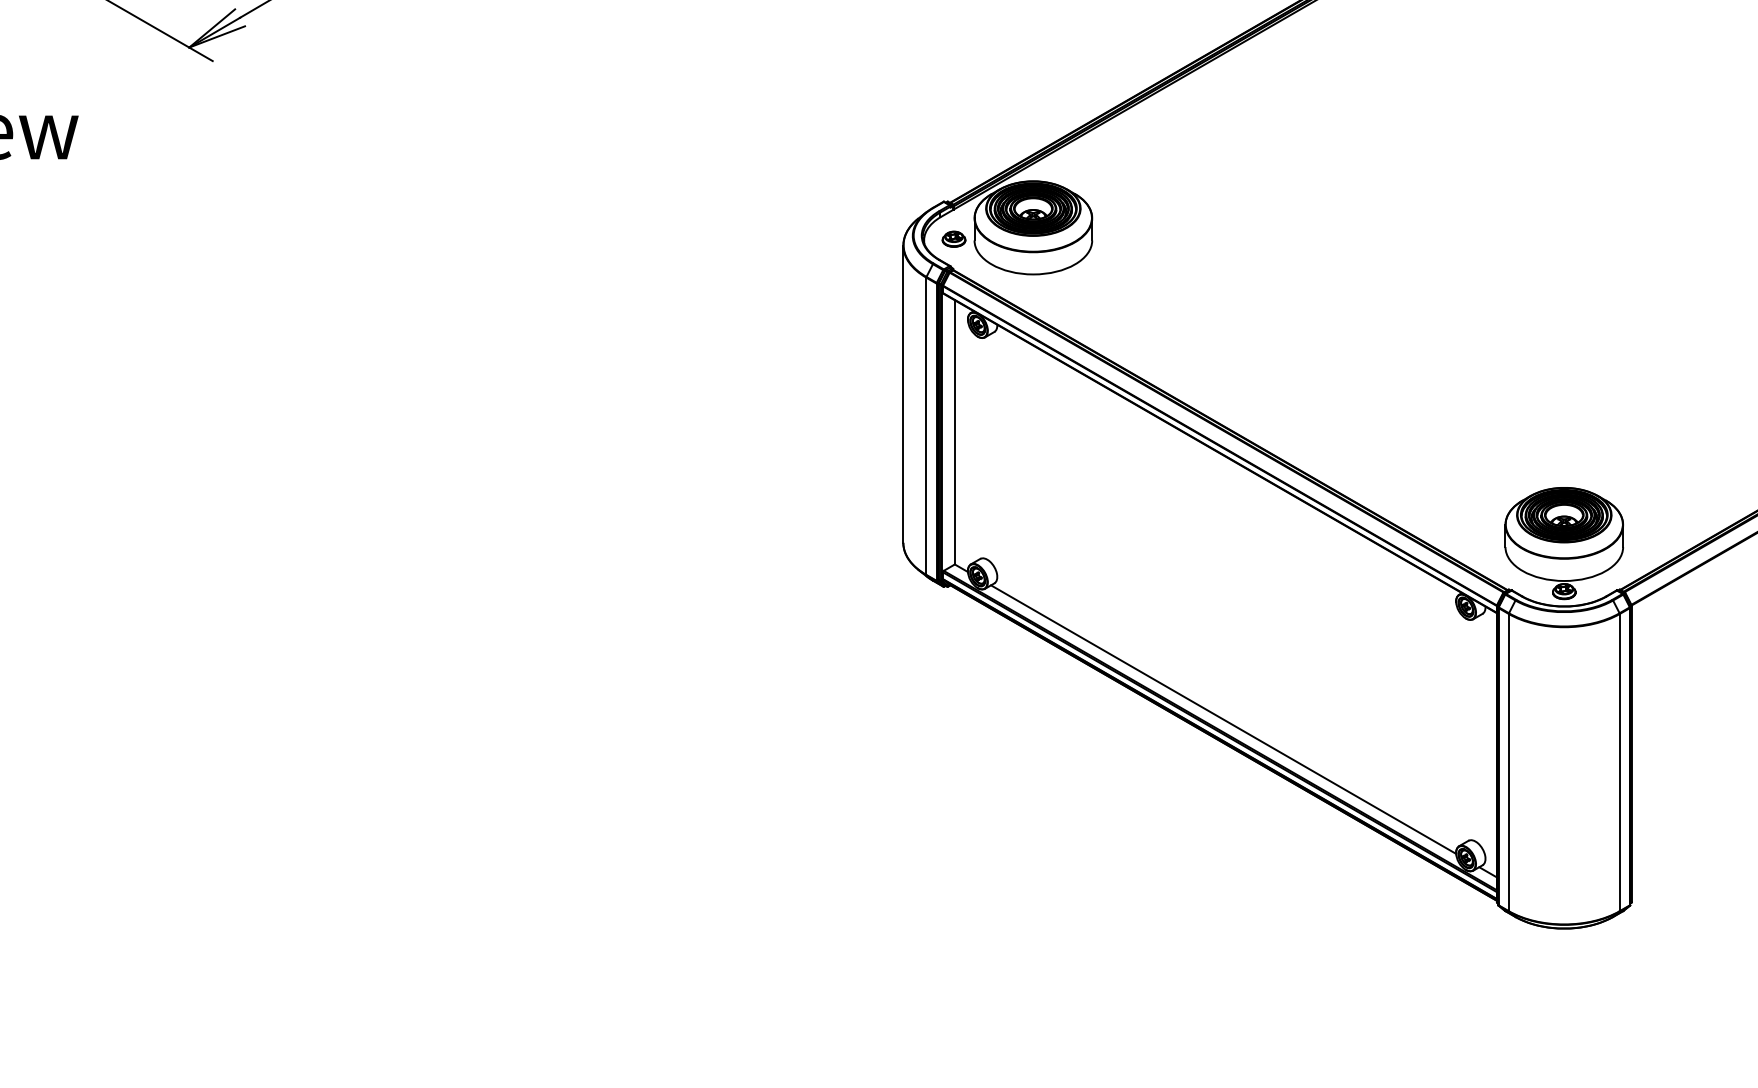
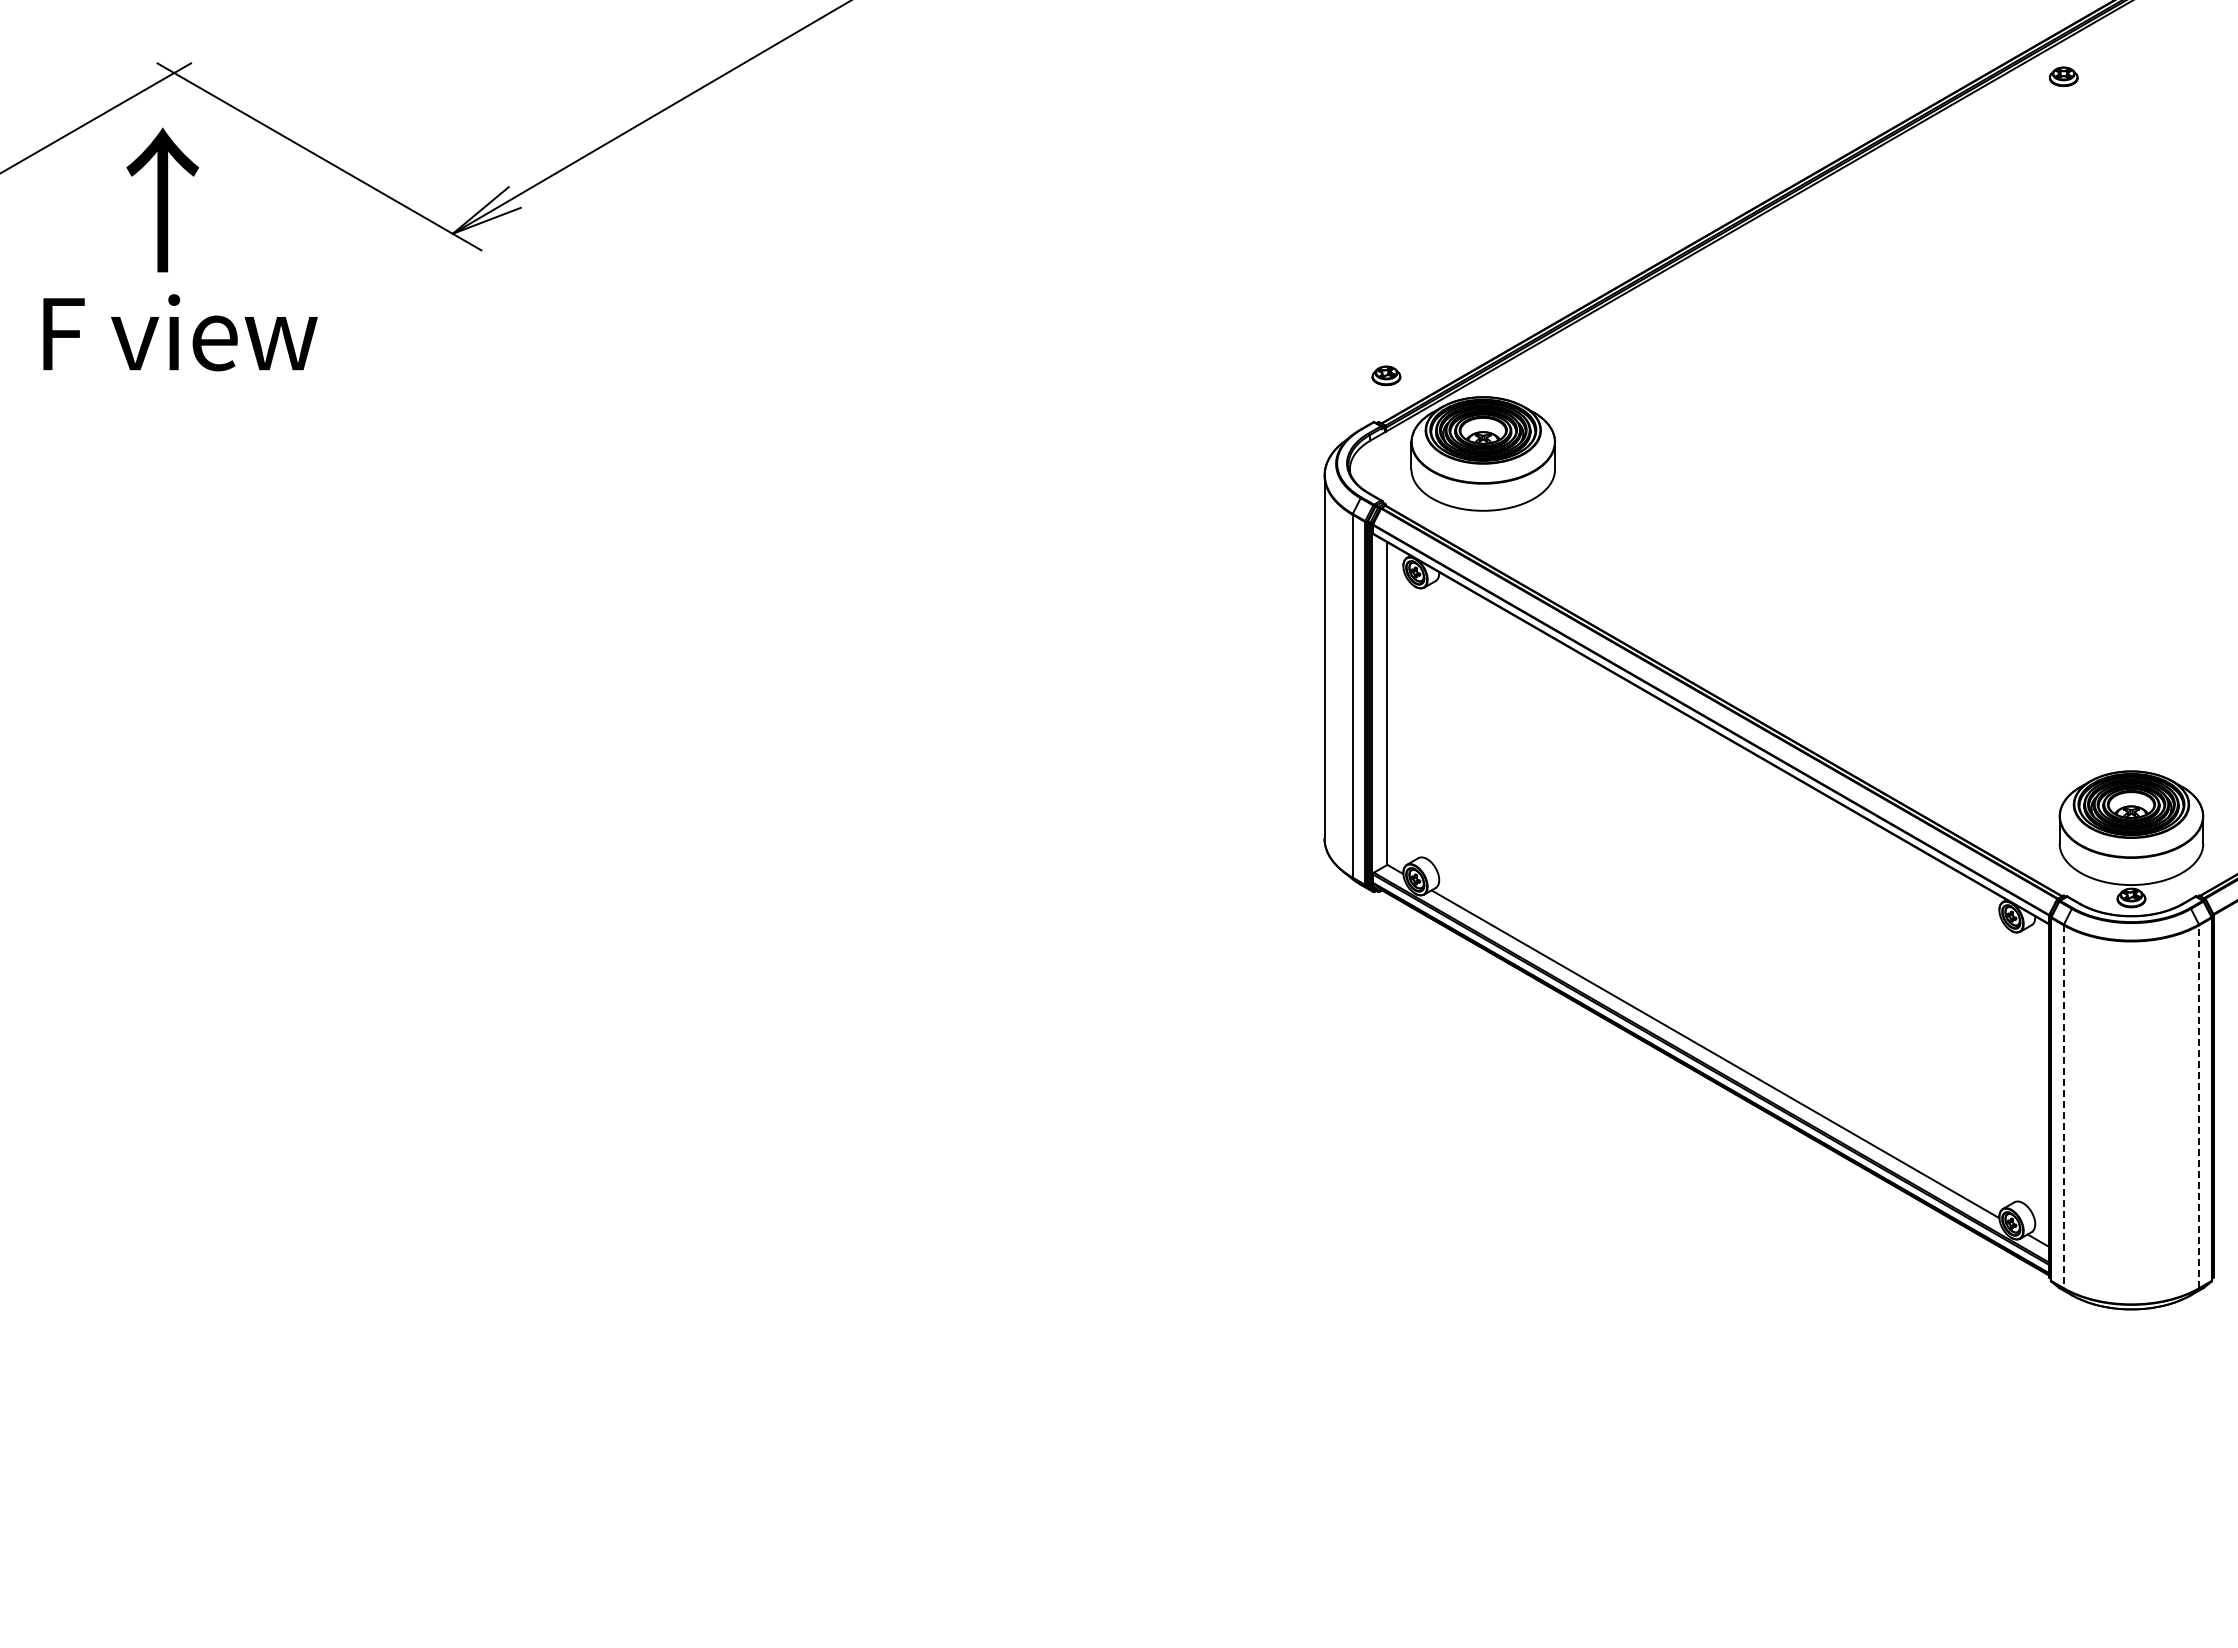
part: (954, 238) -> (1386, 375), moved
line: (1620, 762) -> (2199, 1106), solid -> dashed
line: (1508, 763) -> (2063, 1107), solid -> dashed

